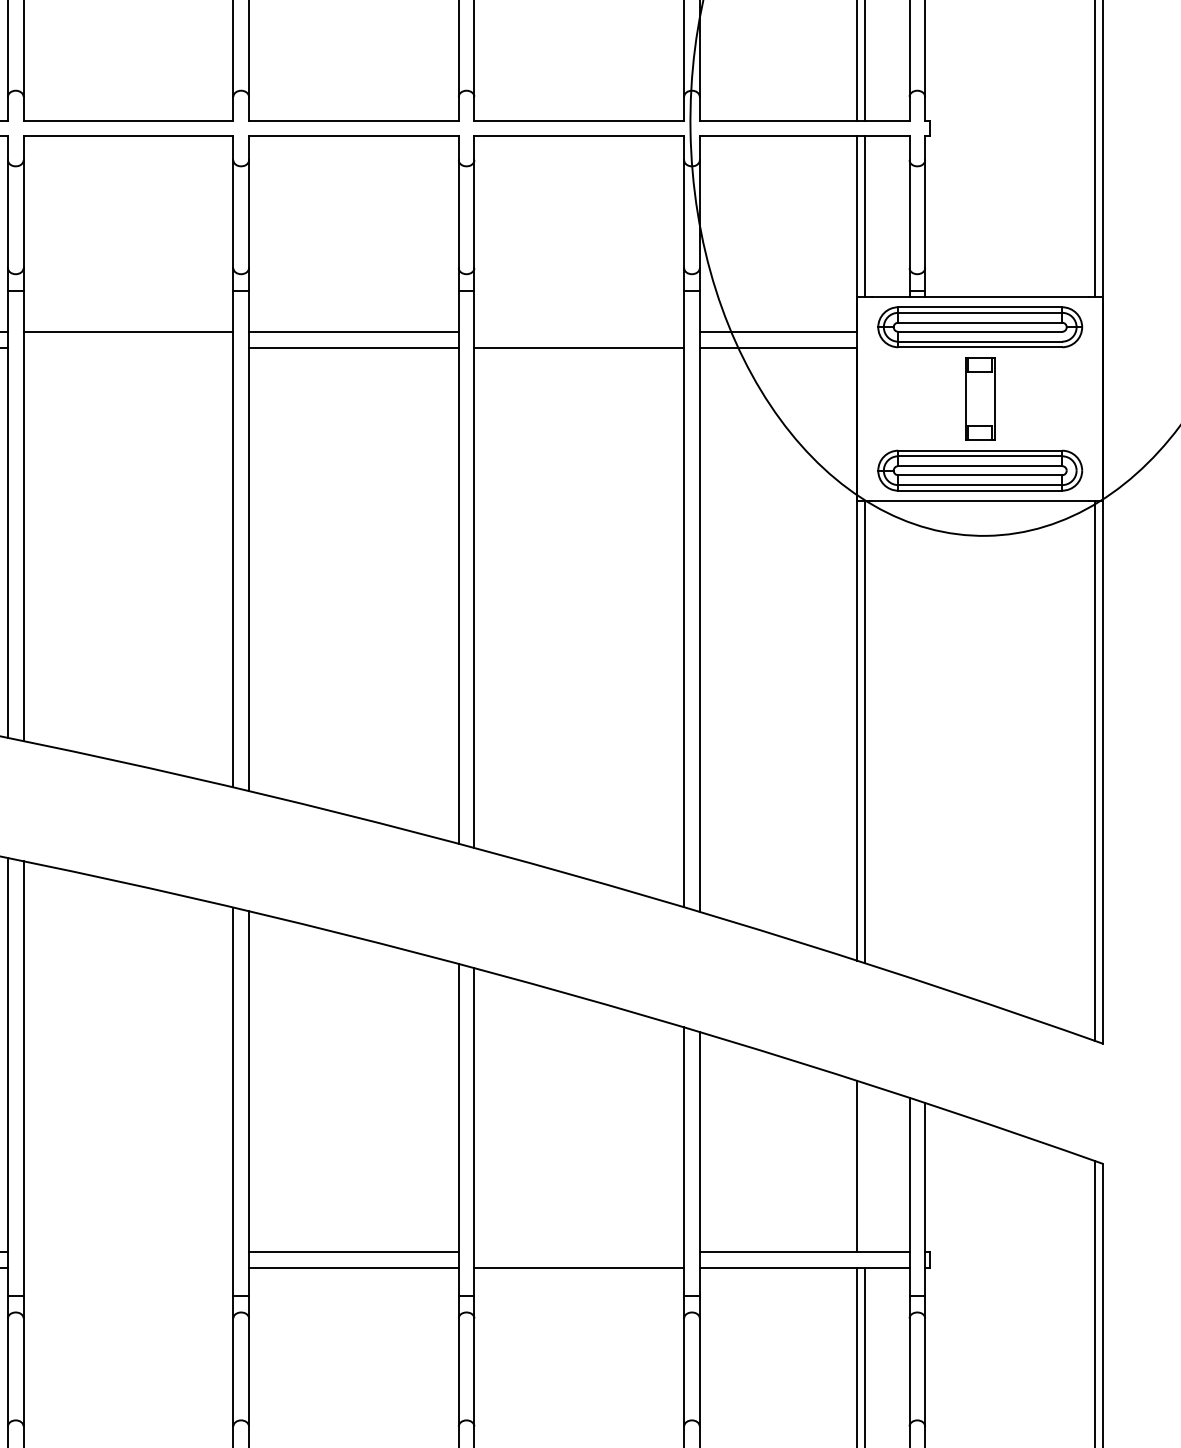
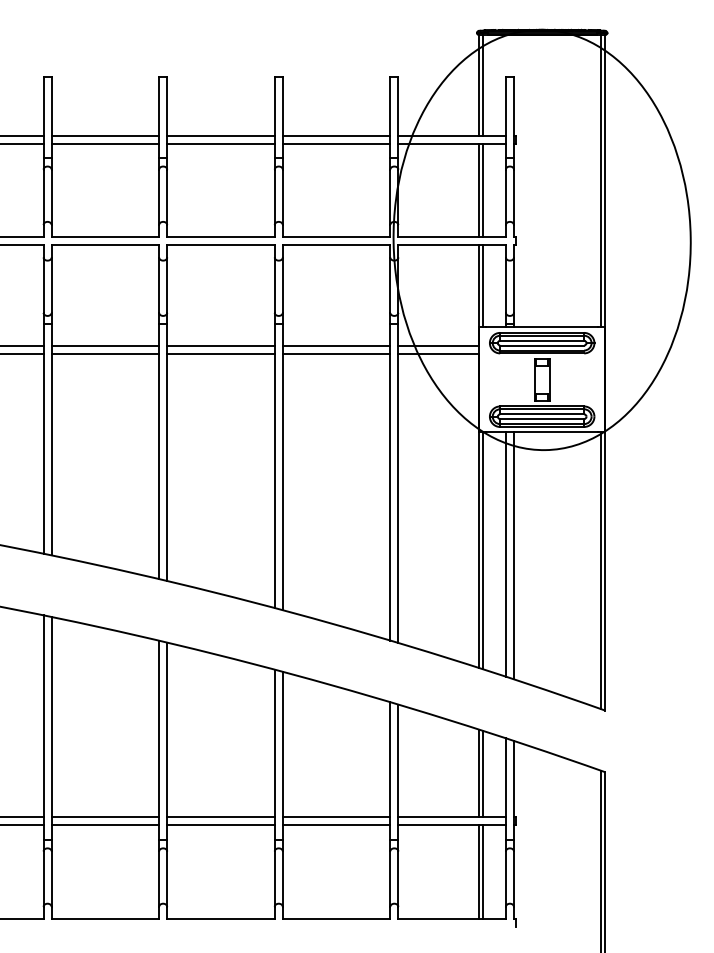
line: (579, 331) -> (336, 345), added
line: (128, 347) -> (105, 353), added
line: (908, 739) -> (505, 554), added
line: (924, 741) -> (513, 555), added
line: (865, 1166) -> (483, 773), added
line: (128, 1252) -> (105, 817), added
line: (579, 1252) -> (336, 817), added
line: (128, 1267) -> (105, 825), added

